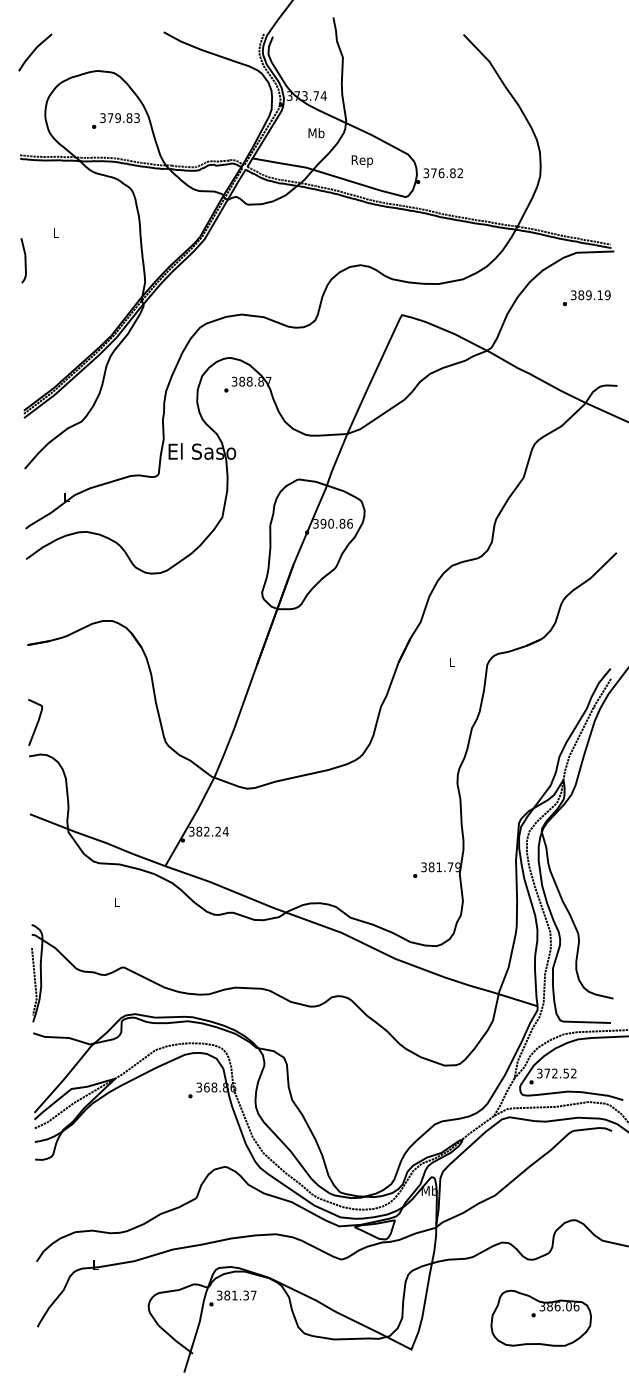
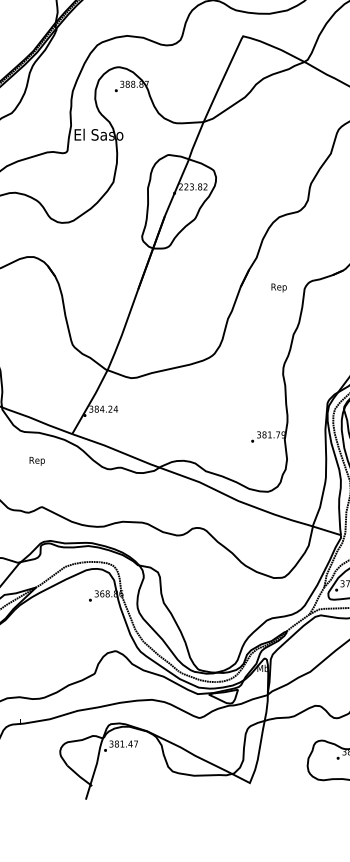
text: (332, 523) -> (192, 186), 390.86 -> 223.82
text: (451, 663) -> (278, 287), L -> Rep
text: (206, 831) -> (101, 409), 382.24 -> 384.24
text: (116, 903) -> (37, 461), L -> Rep
text: (246, 1295) -> (130, 744), 381.37 -> 381.47

